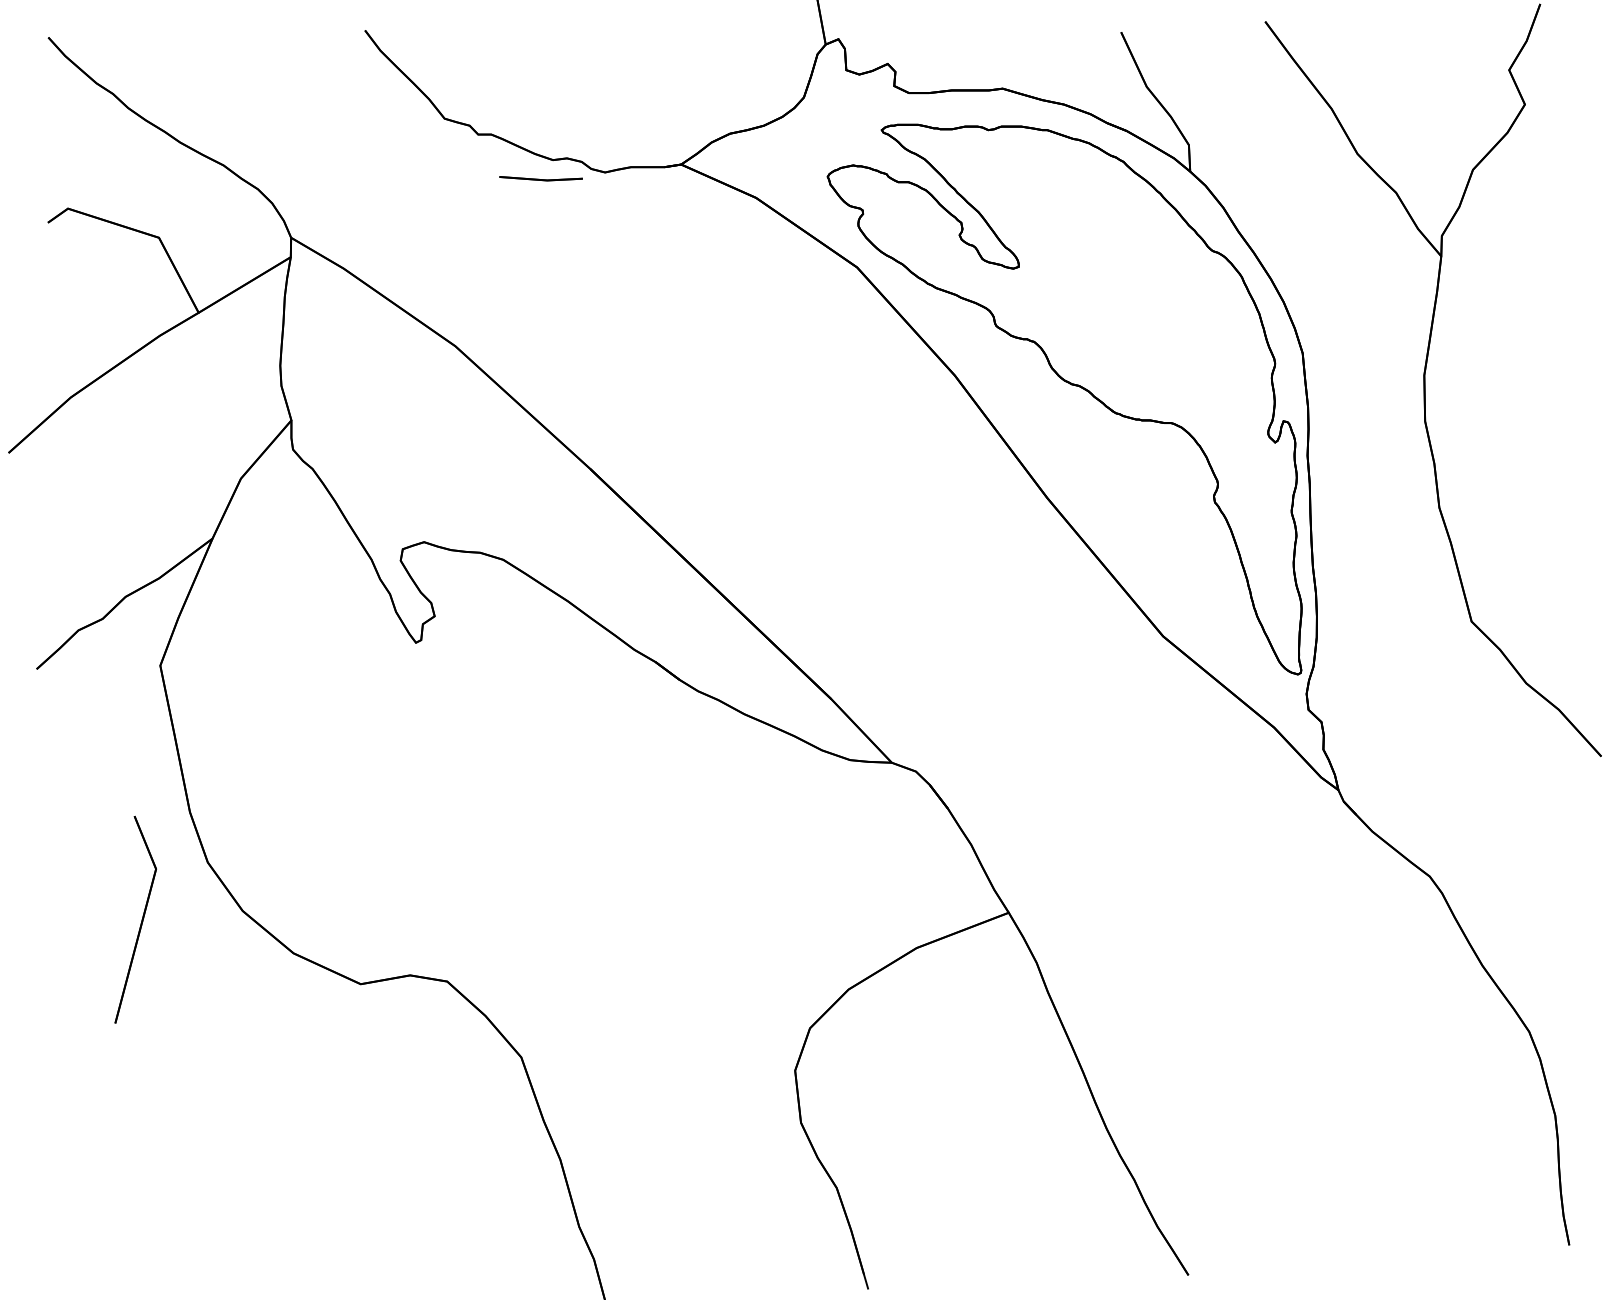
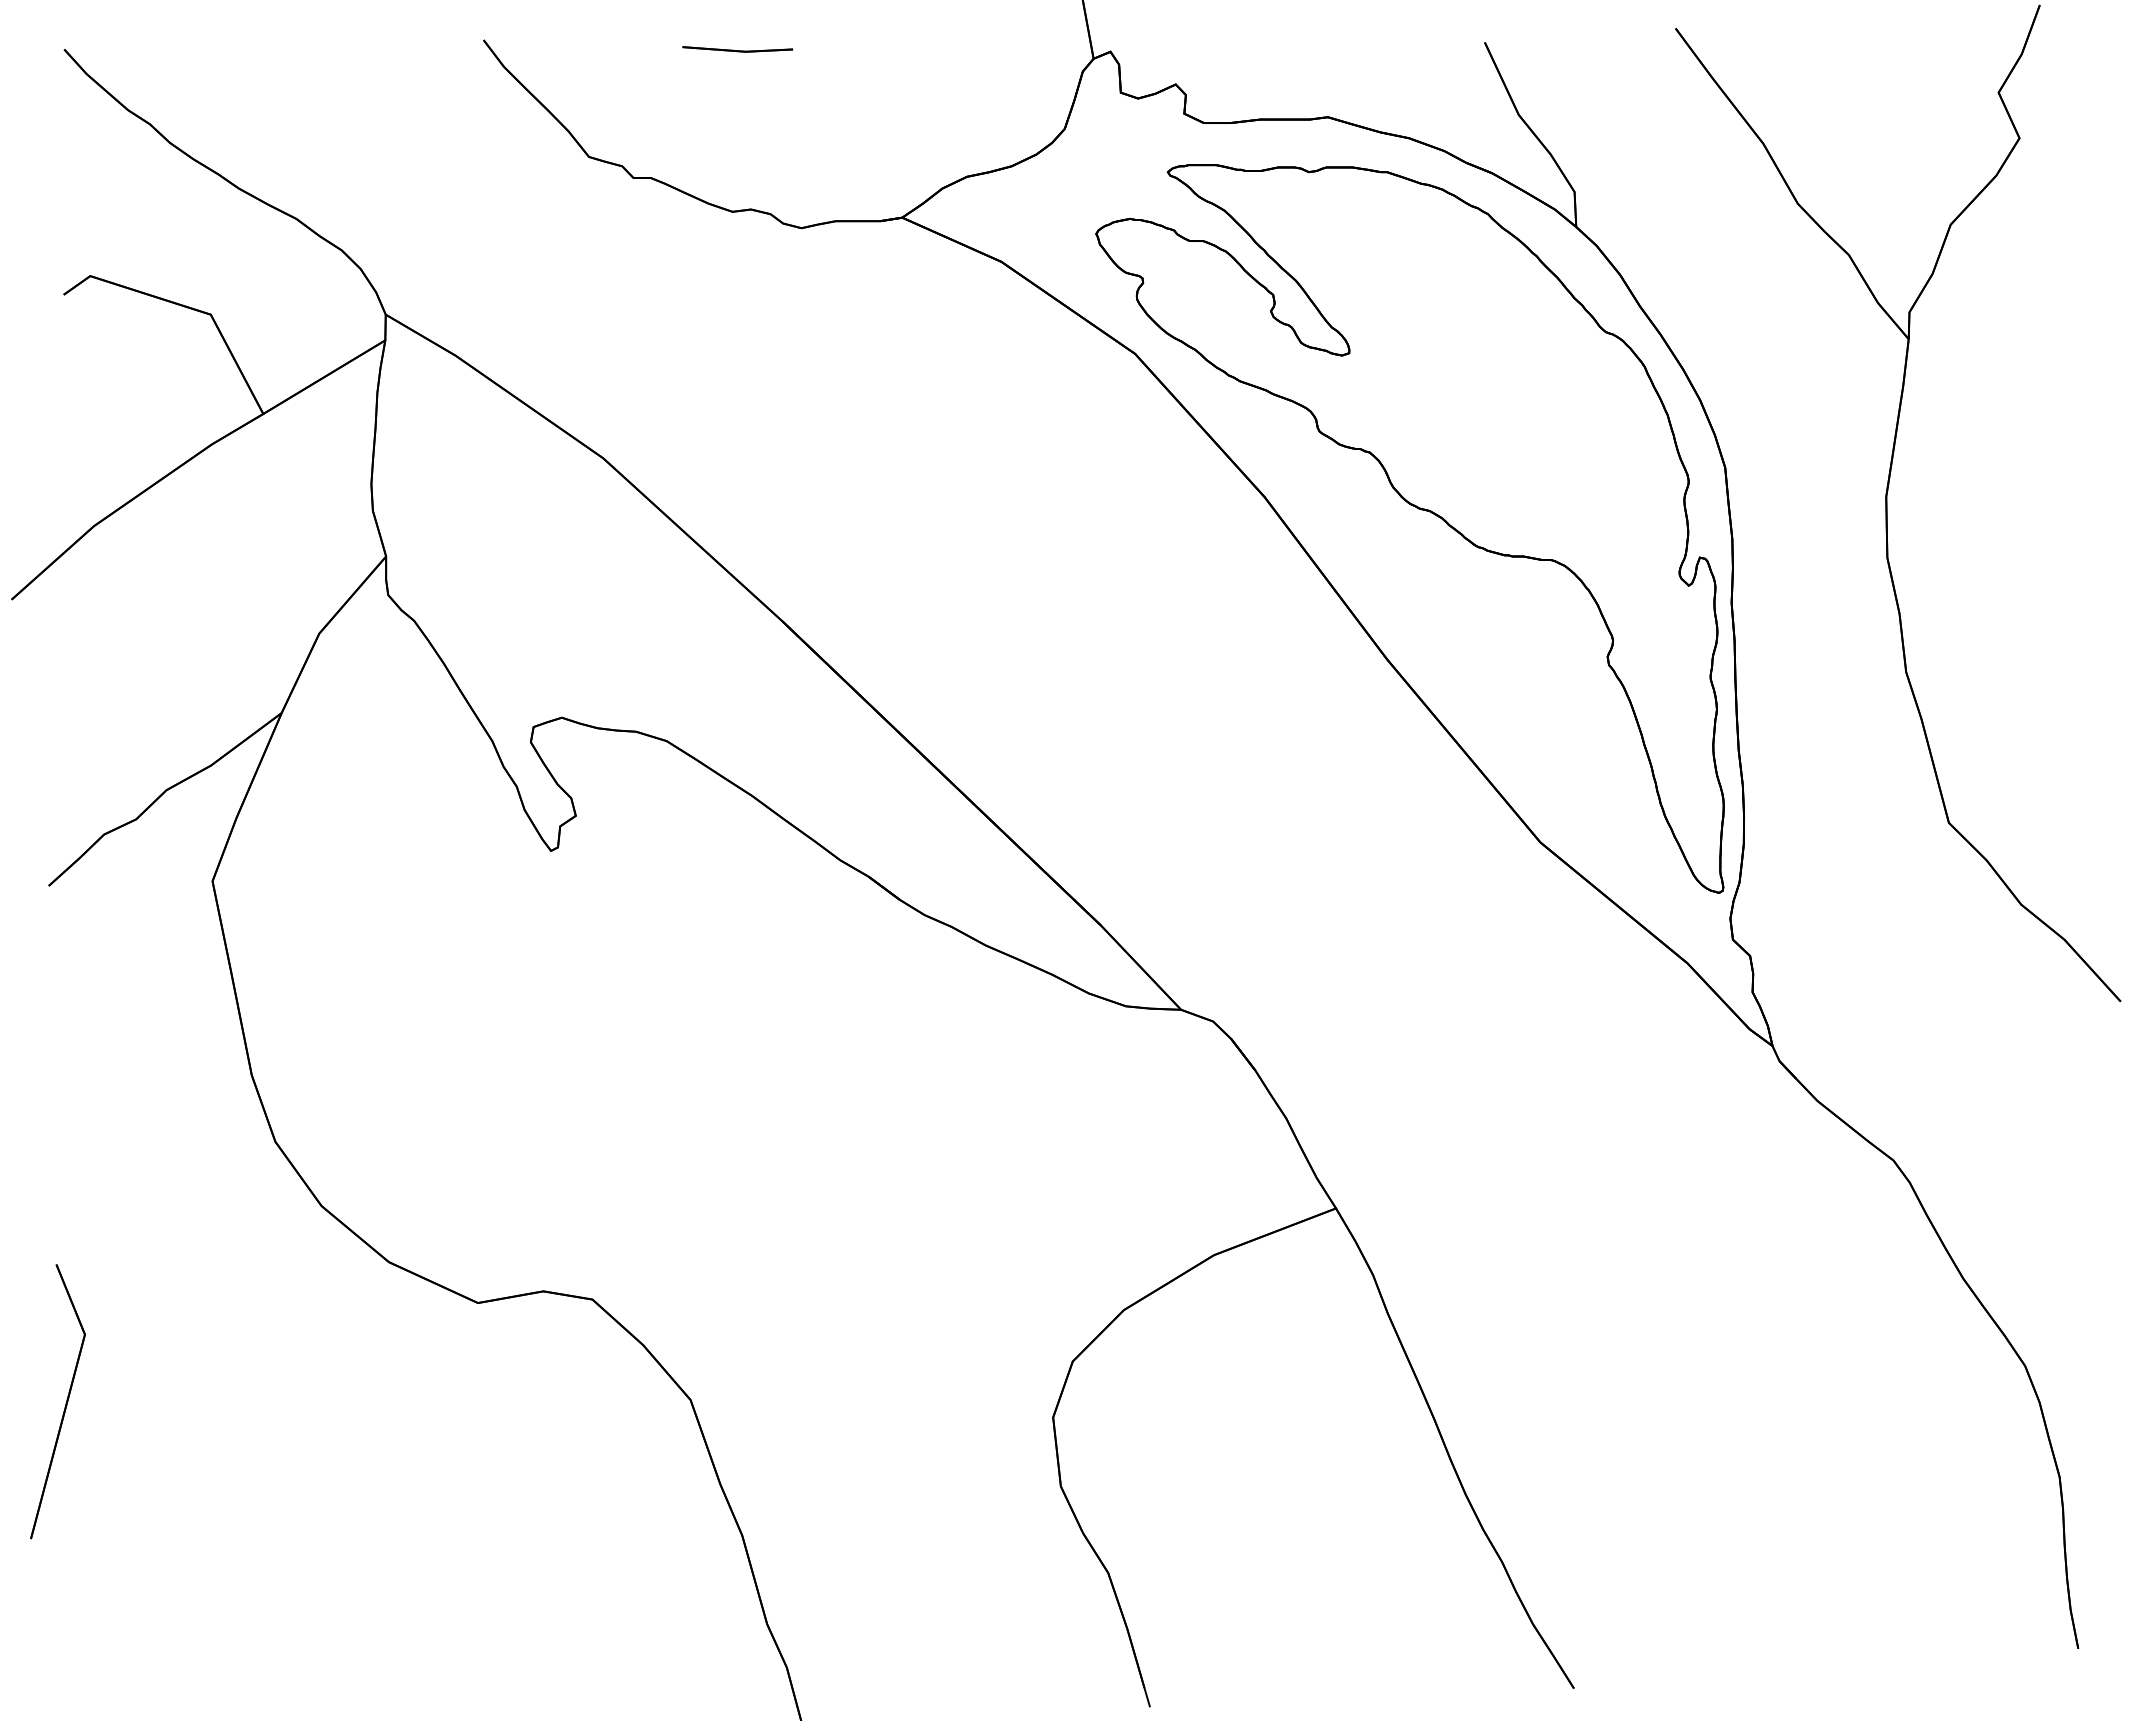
part: (540, 178) -> (737, 49), moved
part: (141, 921) -> (65, 1403), moved

